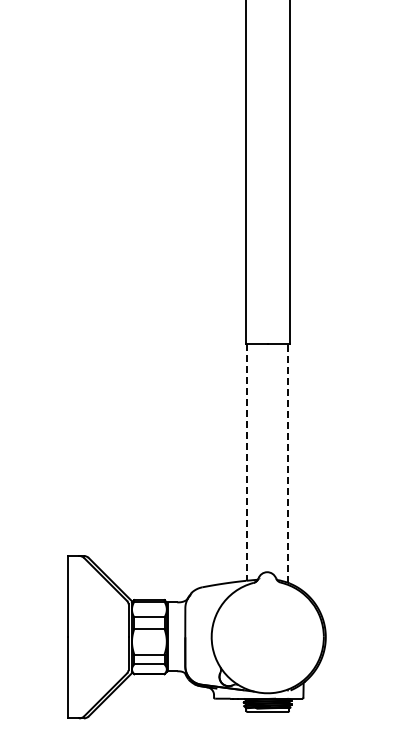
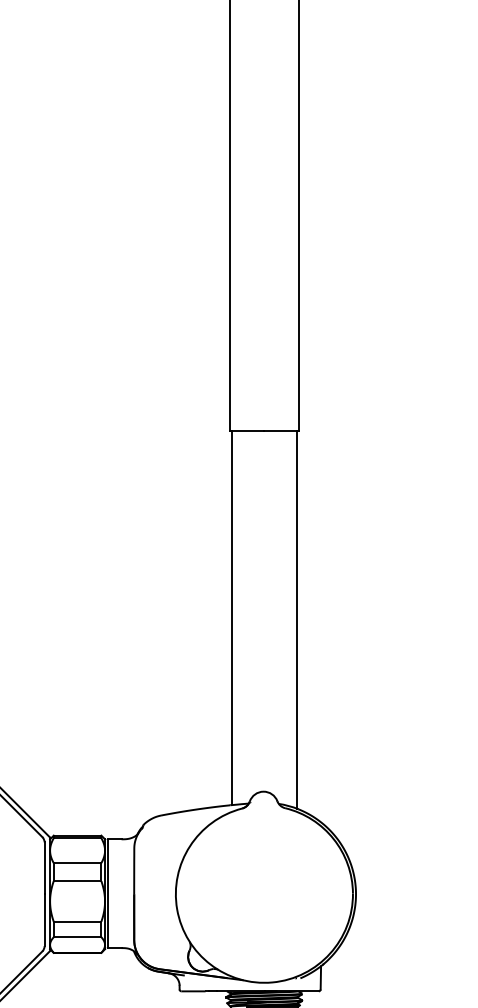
line: (247, 462) -> (232, 618), dashed -> solid
line: (288, 463) -> (297, 620), dashed -> solid

